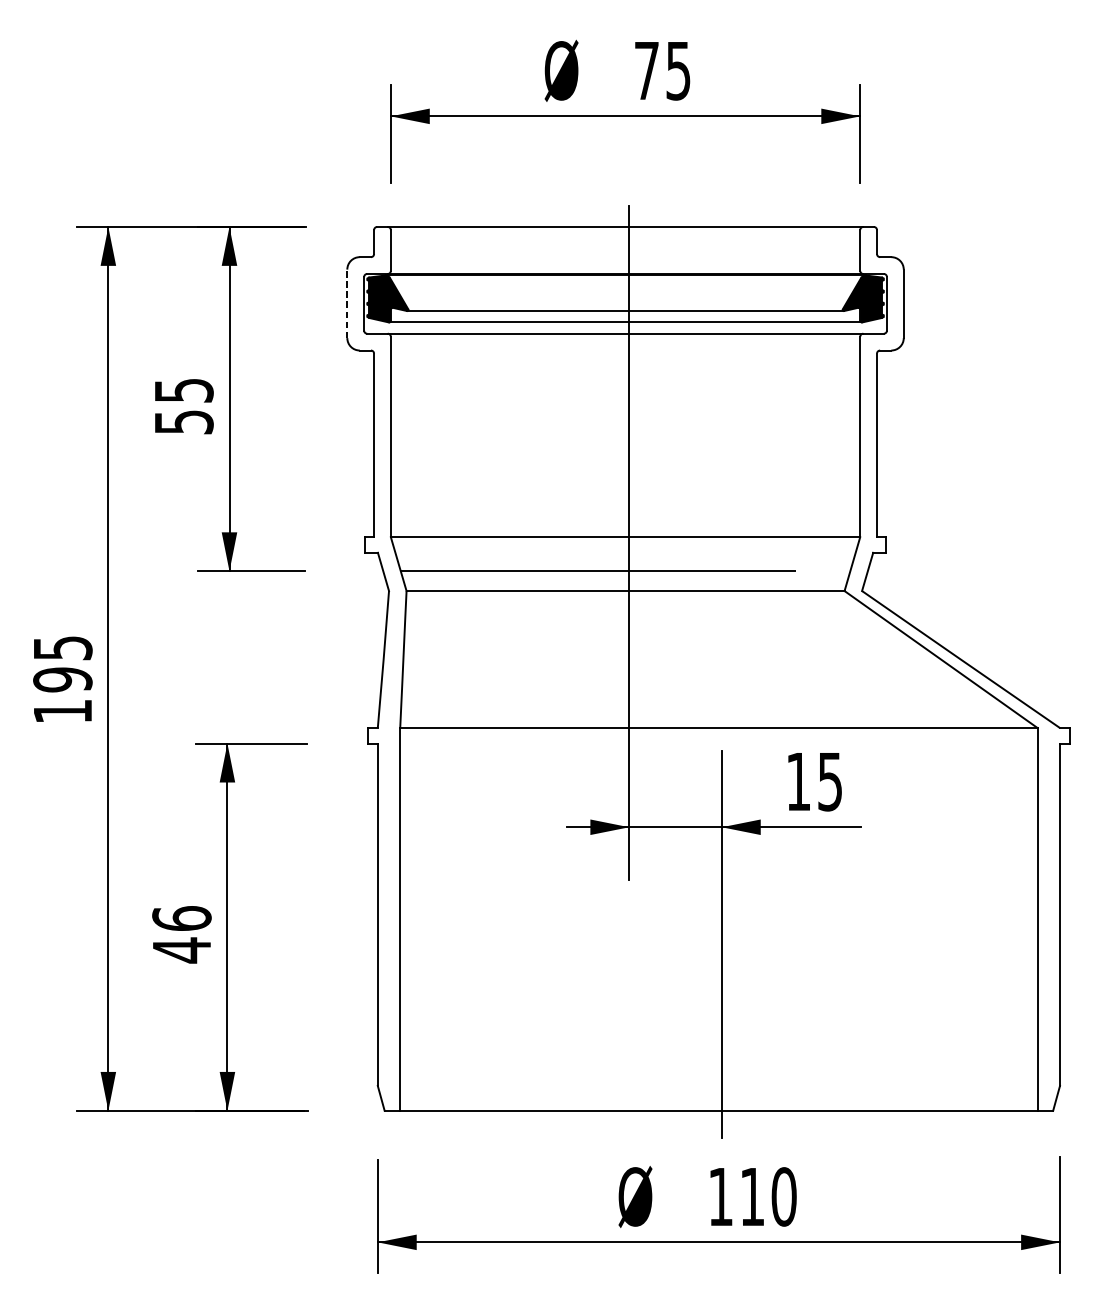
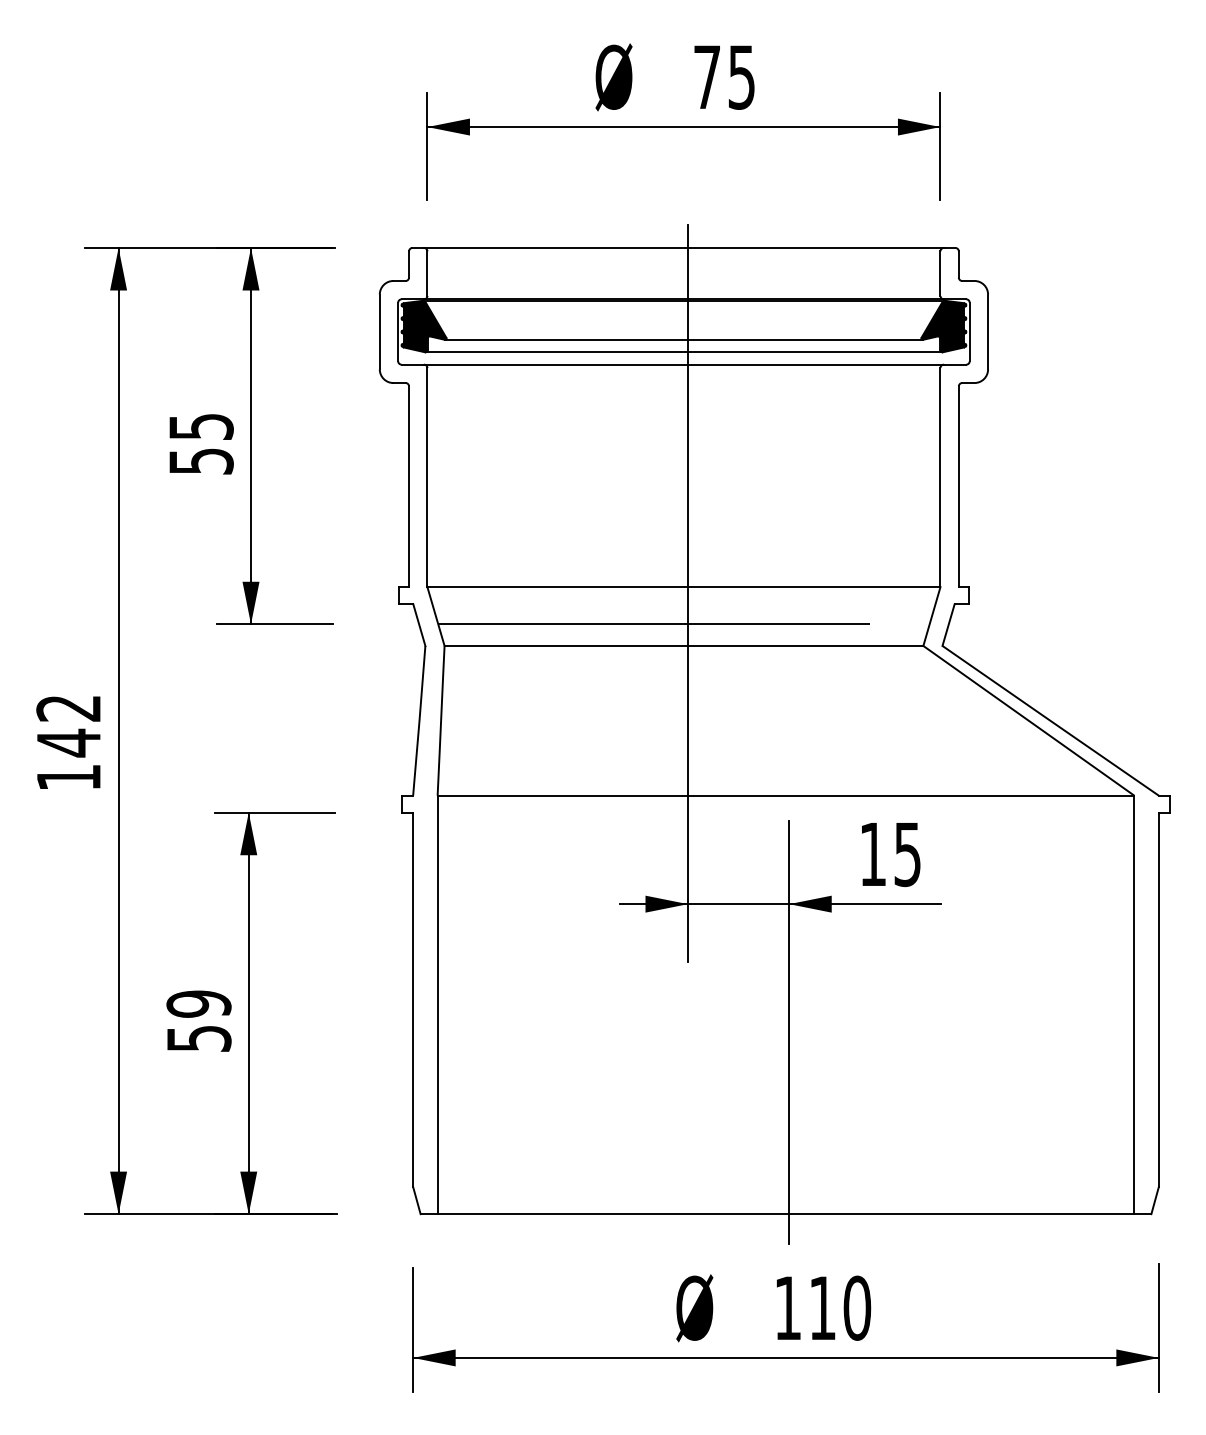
line: (347, 303) -> (379, 331), dashed -> solid
text: (62, 664) -> (68, 726), 195 -> 142
text: (181, 934) -> (198, 1021), 46 -> 59

